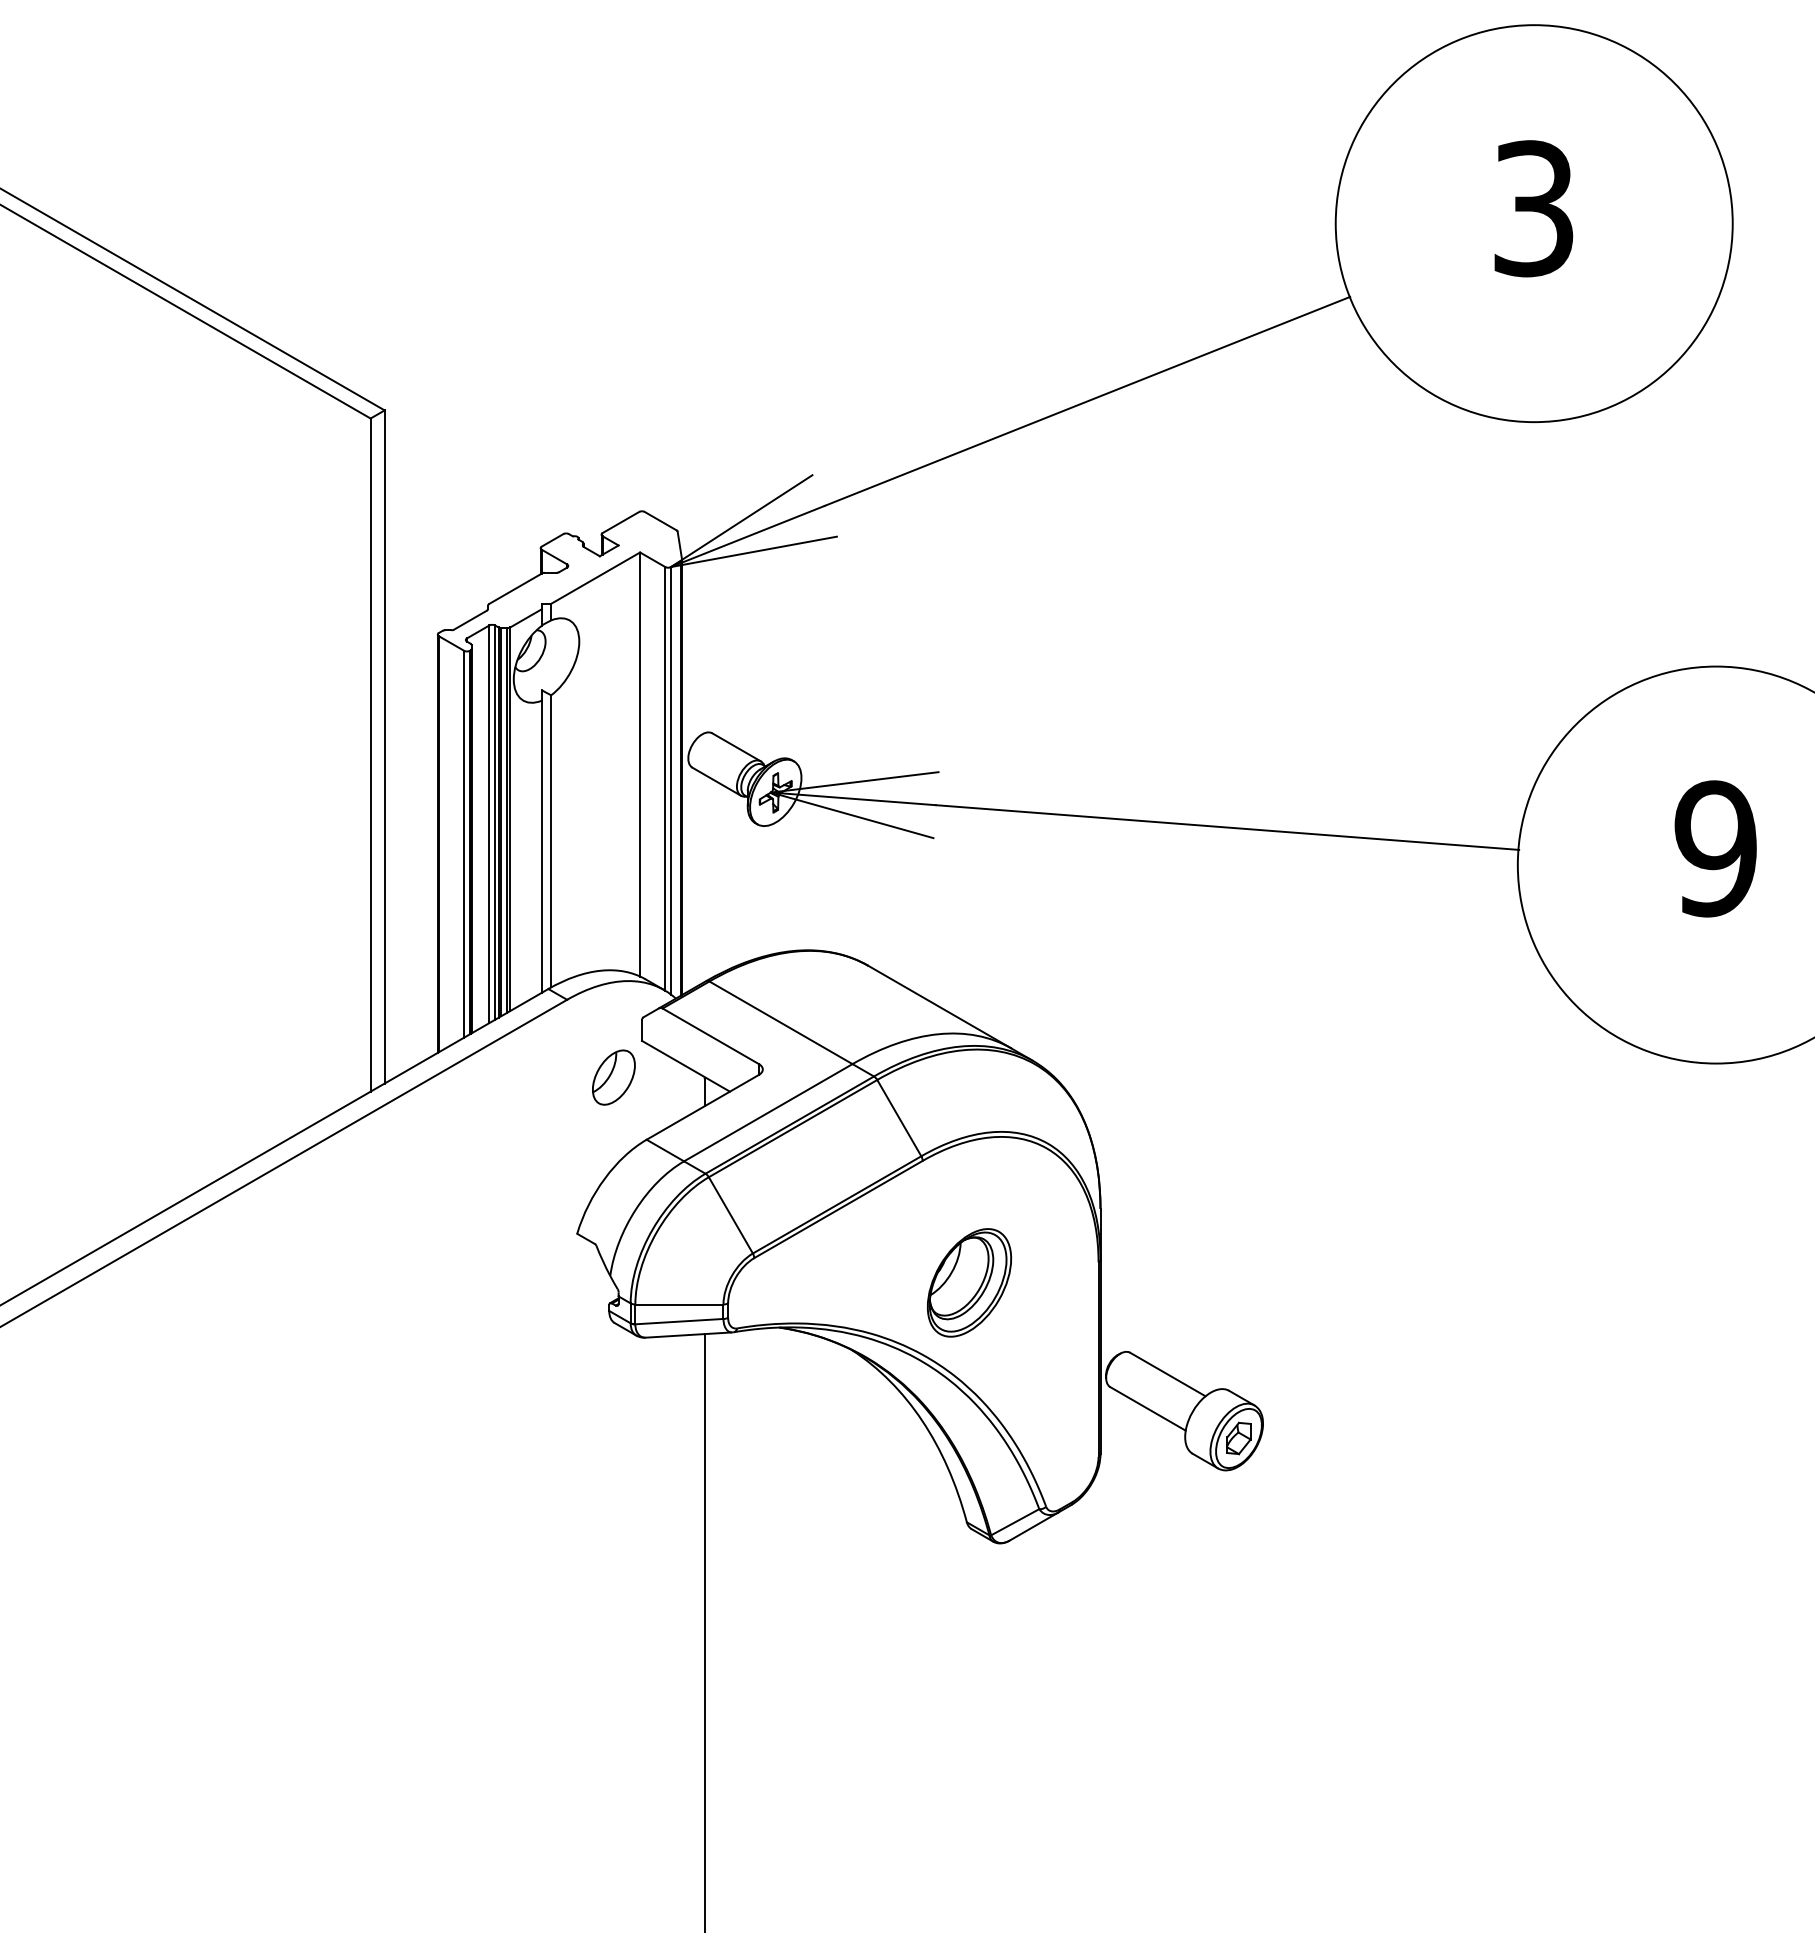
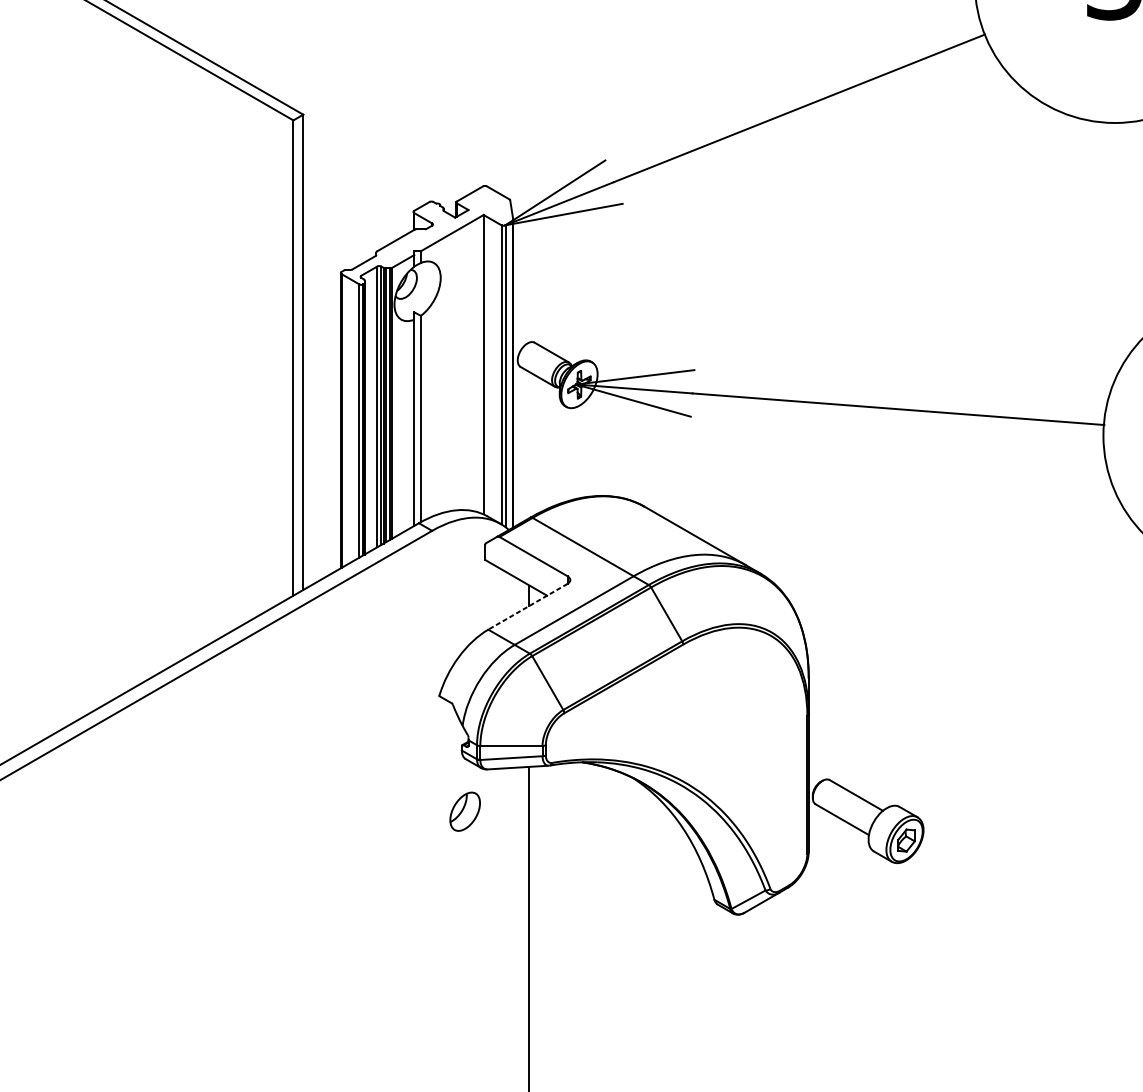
part: (613, 1077) -> (464, 811), moved
line: (702, 1107) -> (527, 606), solid -> dashed
part: (969, 1282) -> (716, 730), removed

